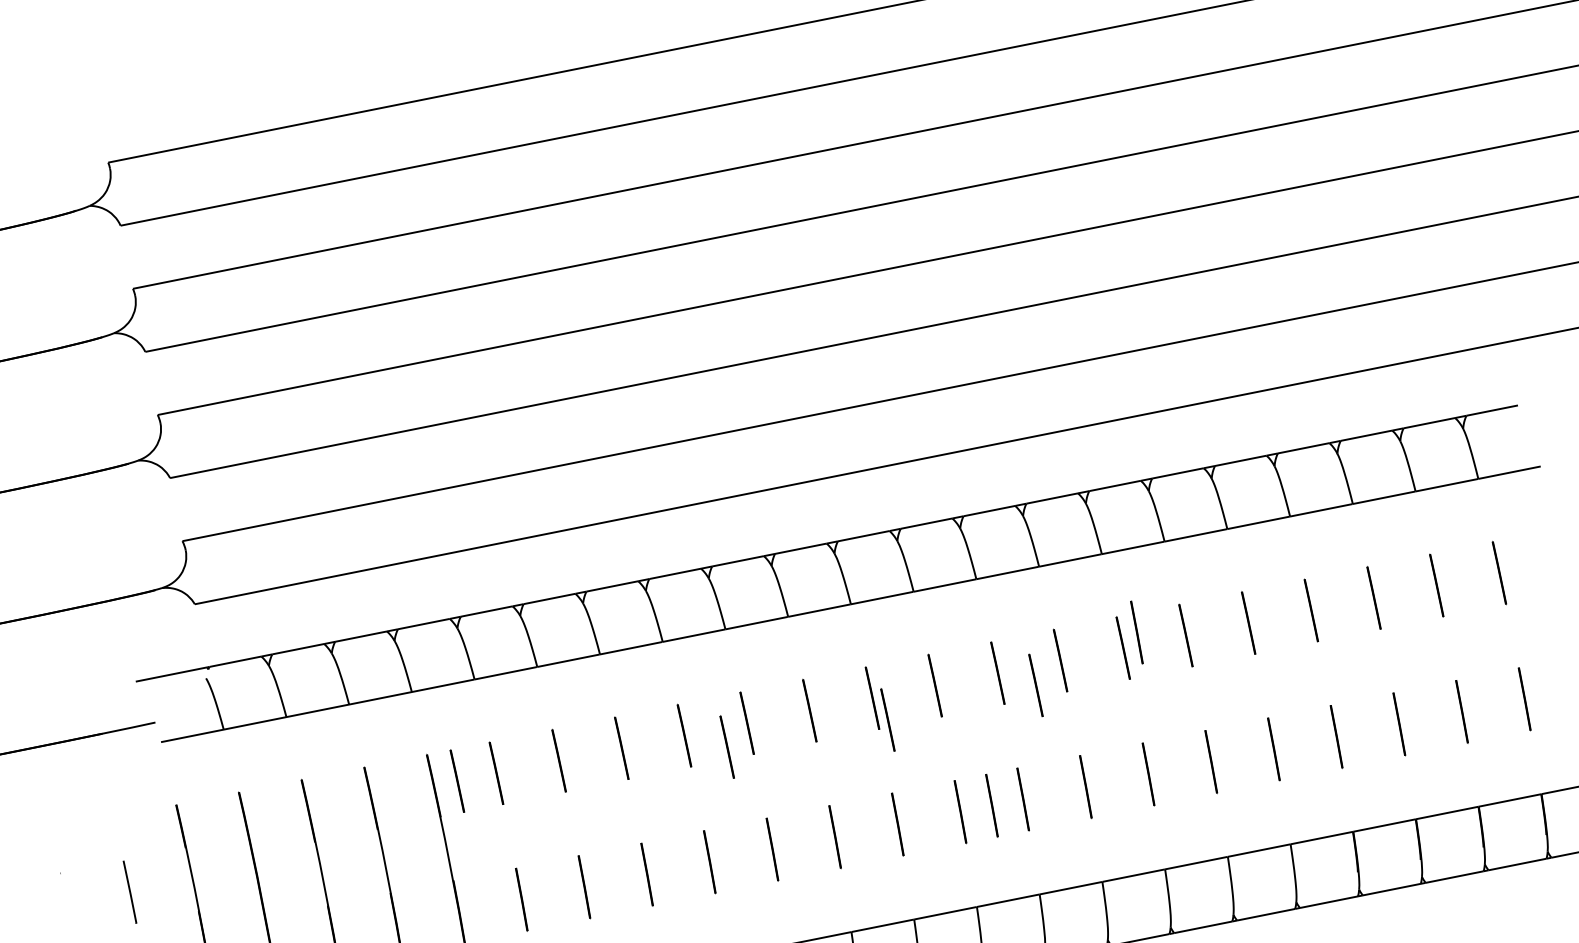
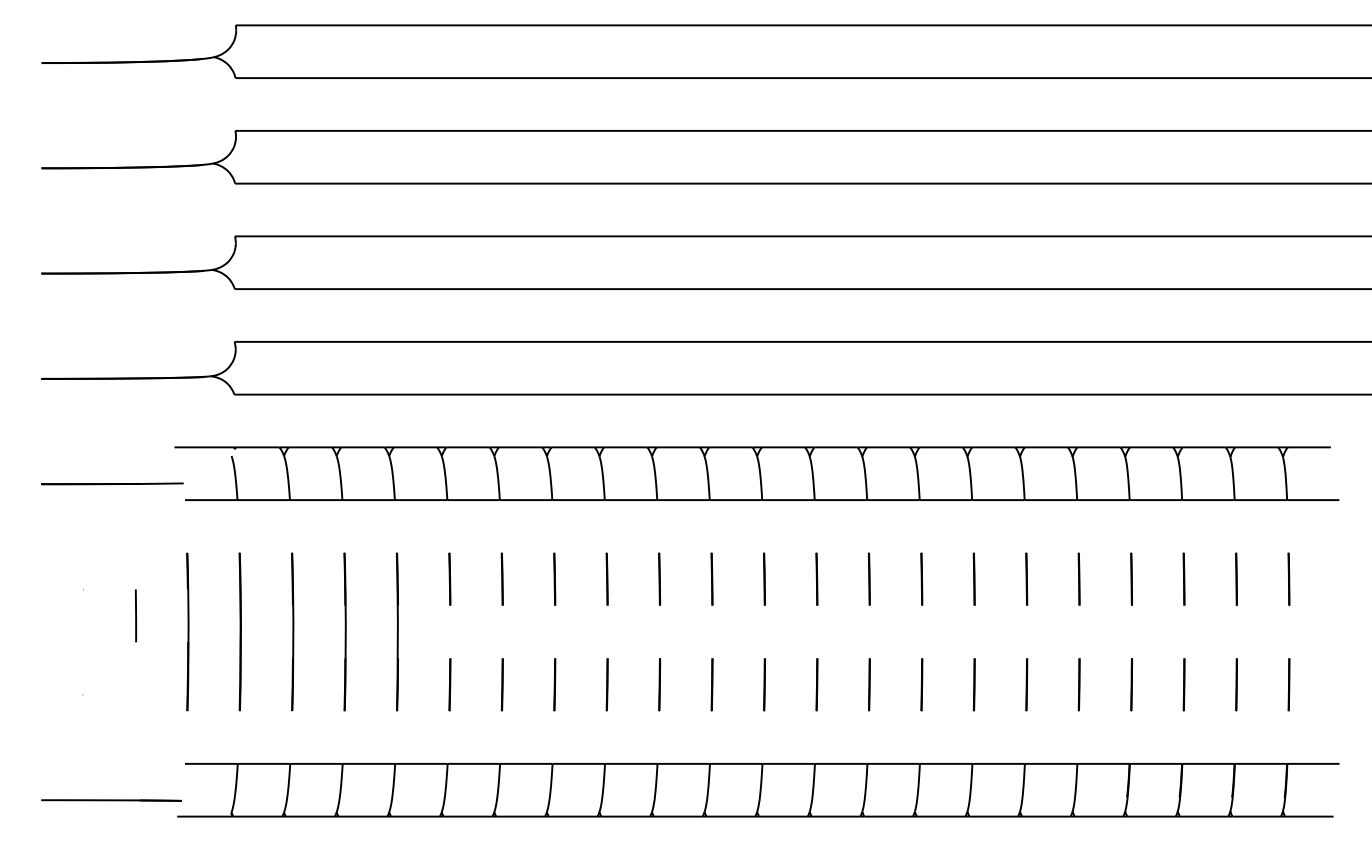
line: (1136, 632) -> (987, 568), removed
line: (1035, 684) -> (897, 594), removed
line: (886, 719) -> (772, 598), removed
line: (726, 746) -> (639, 594), removed
line: (456, 780) -> (416, 578), removed
line: (990, 805) -> (842, 684), removed

